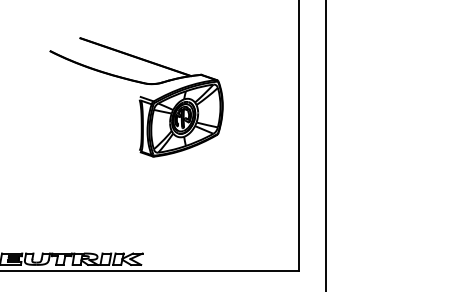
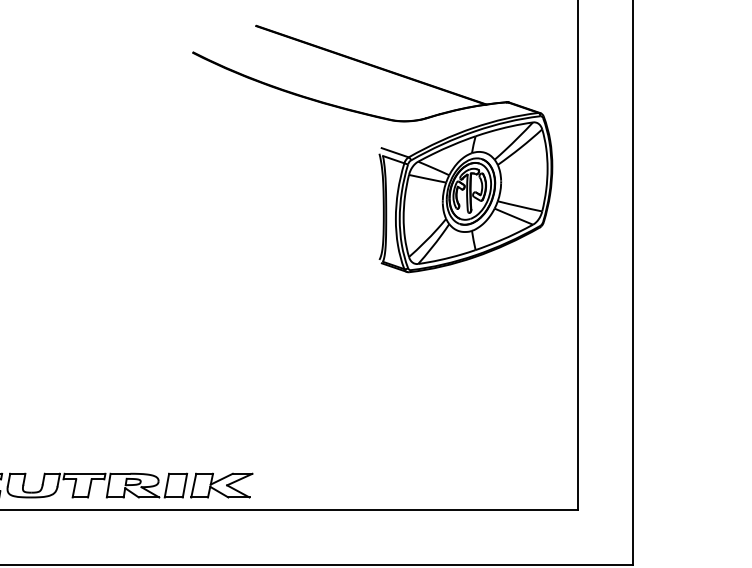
part: (136, 97) -> (372, 149), moved

